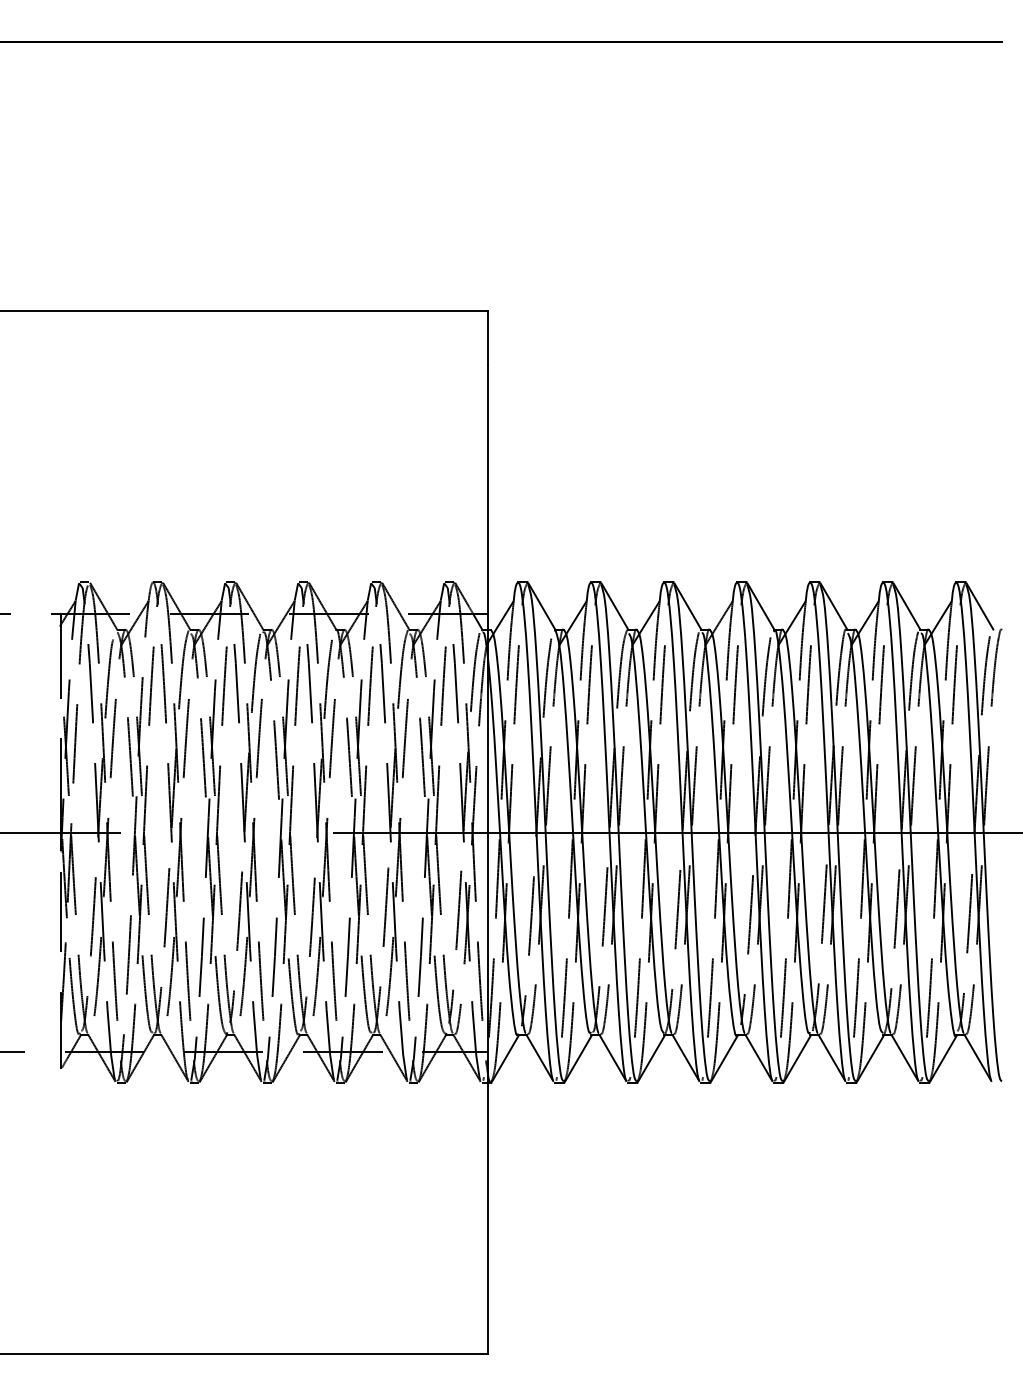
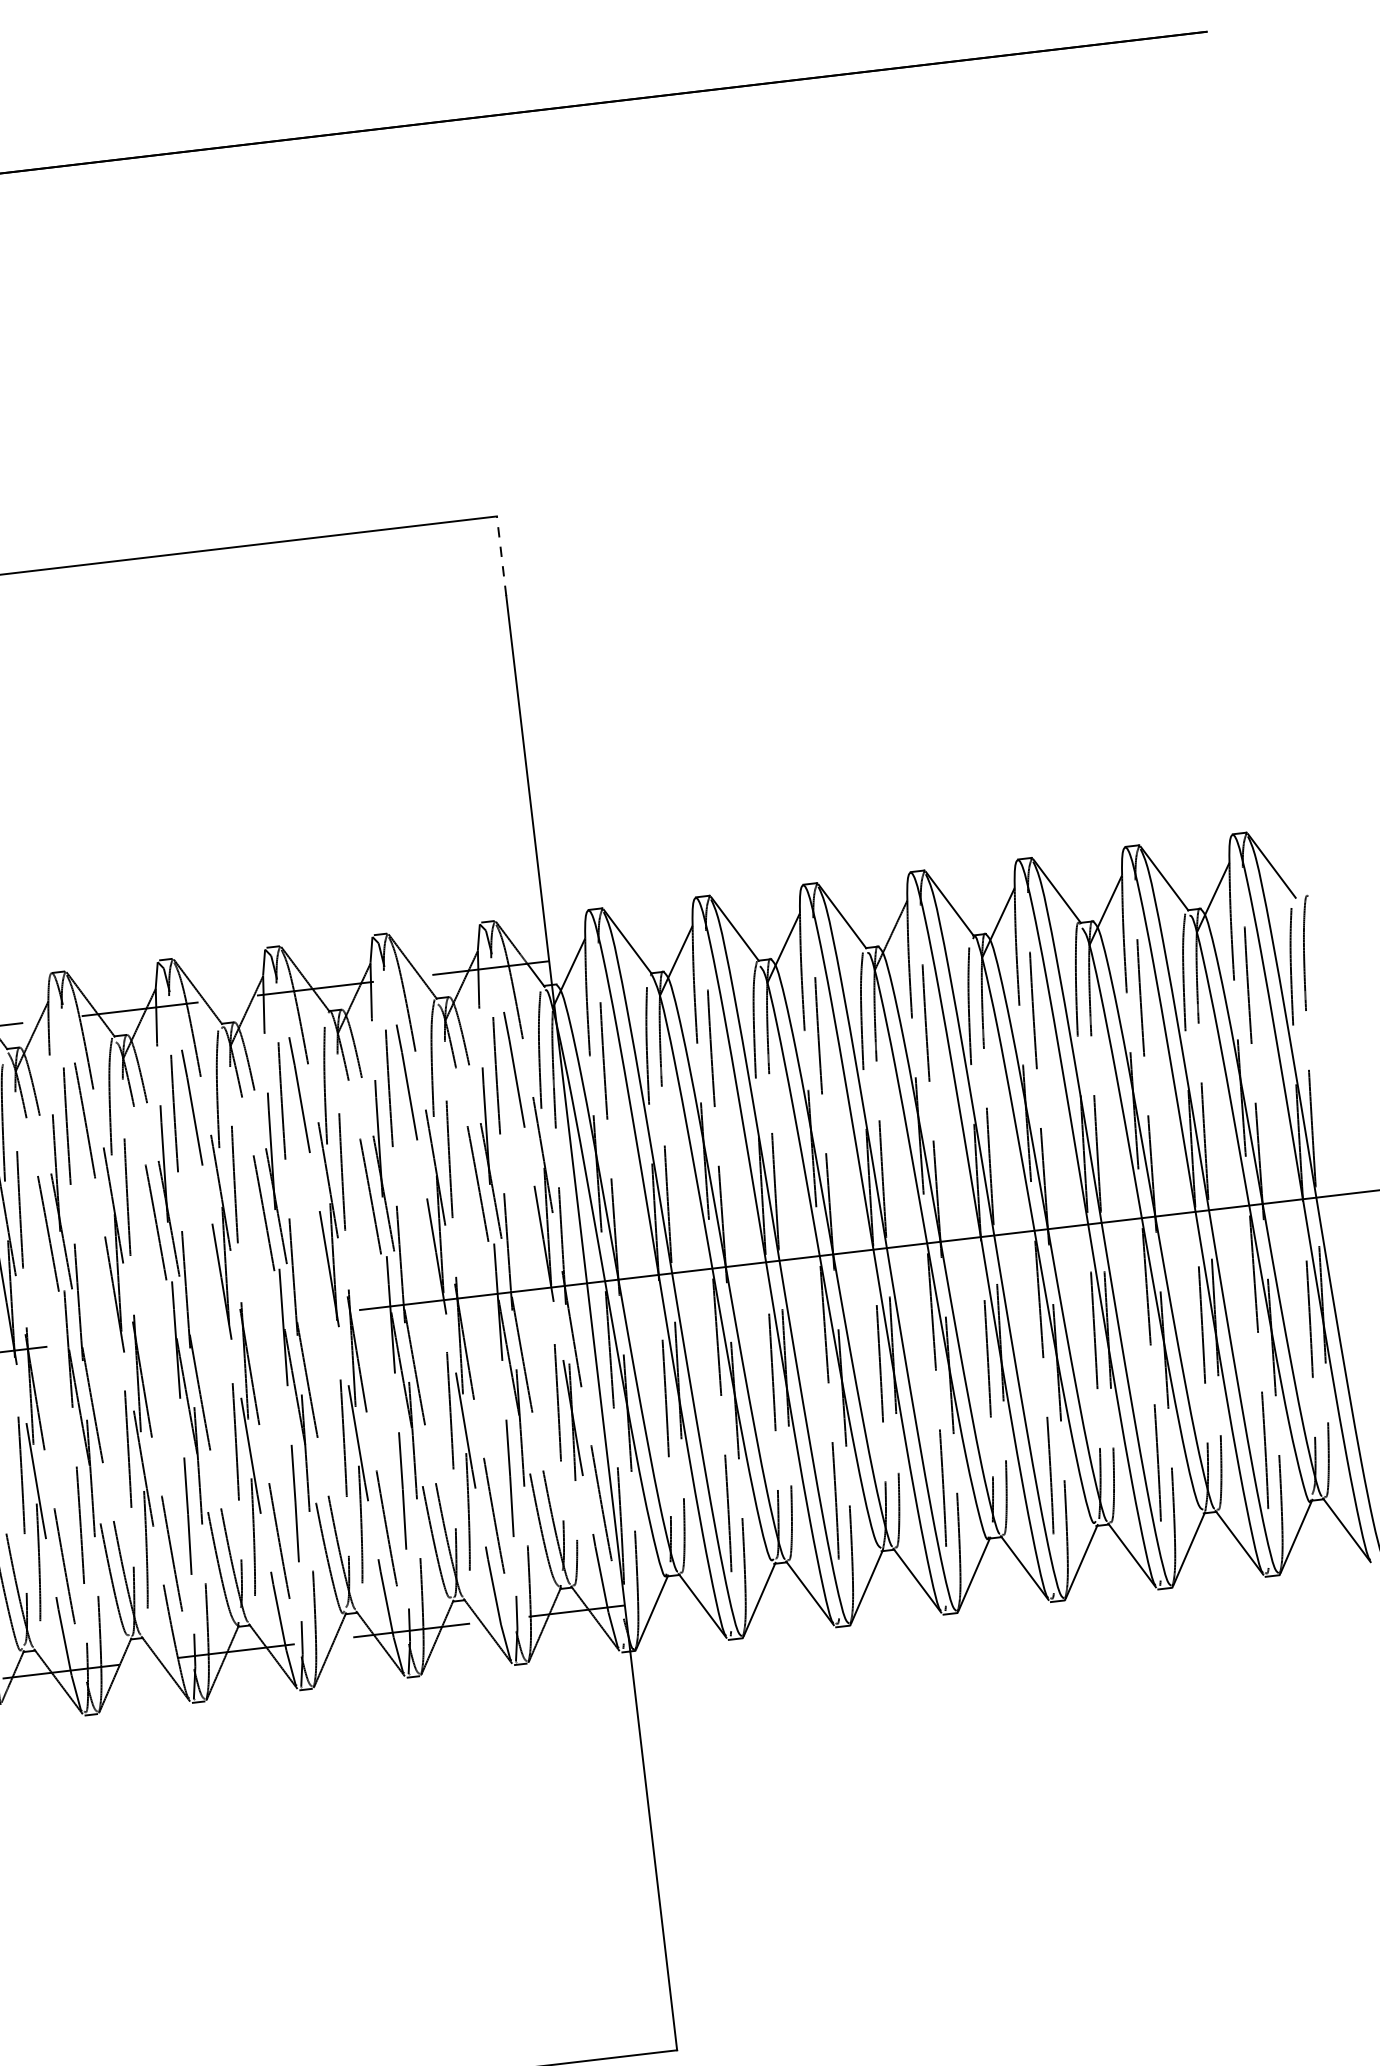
line: (487, 337) -> (501, 555), solid -> dashed

